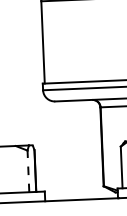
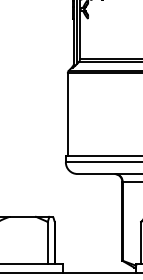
line: (28, 171) -> (47, 242), dashed -> solid

